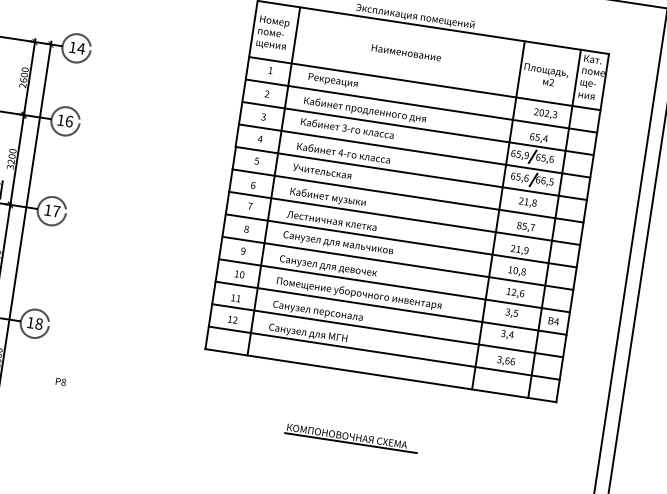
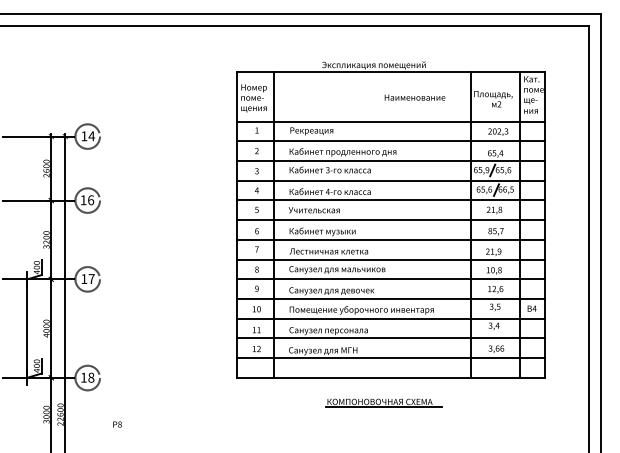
text: (405, 52) -> (414, 97), moved
part: (351, 437) -> (383, 402), moved

